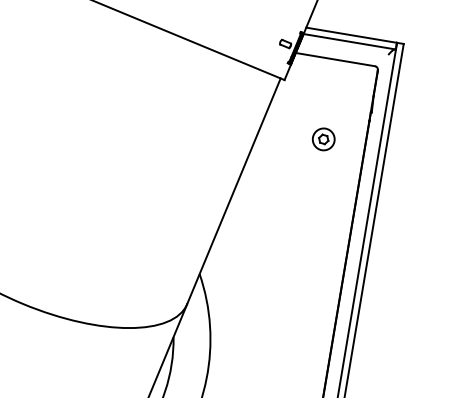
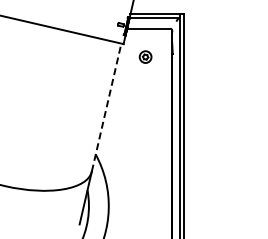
part: (323, 138) -> (145, 56), moved
line: (233, 191) -> (106, 107), solid -> dashed

